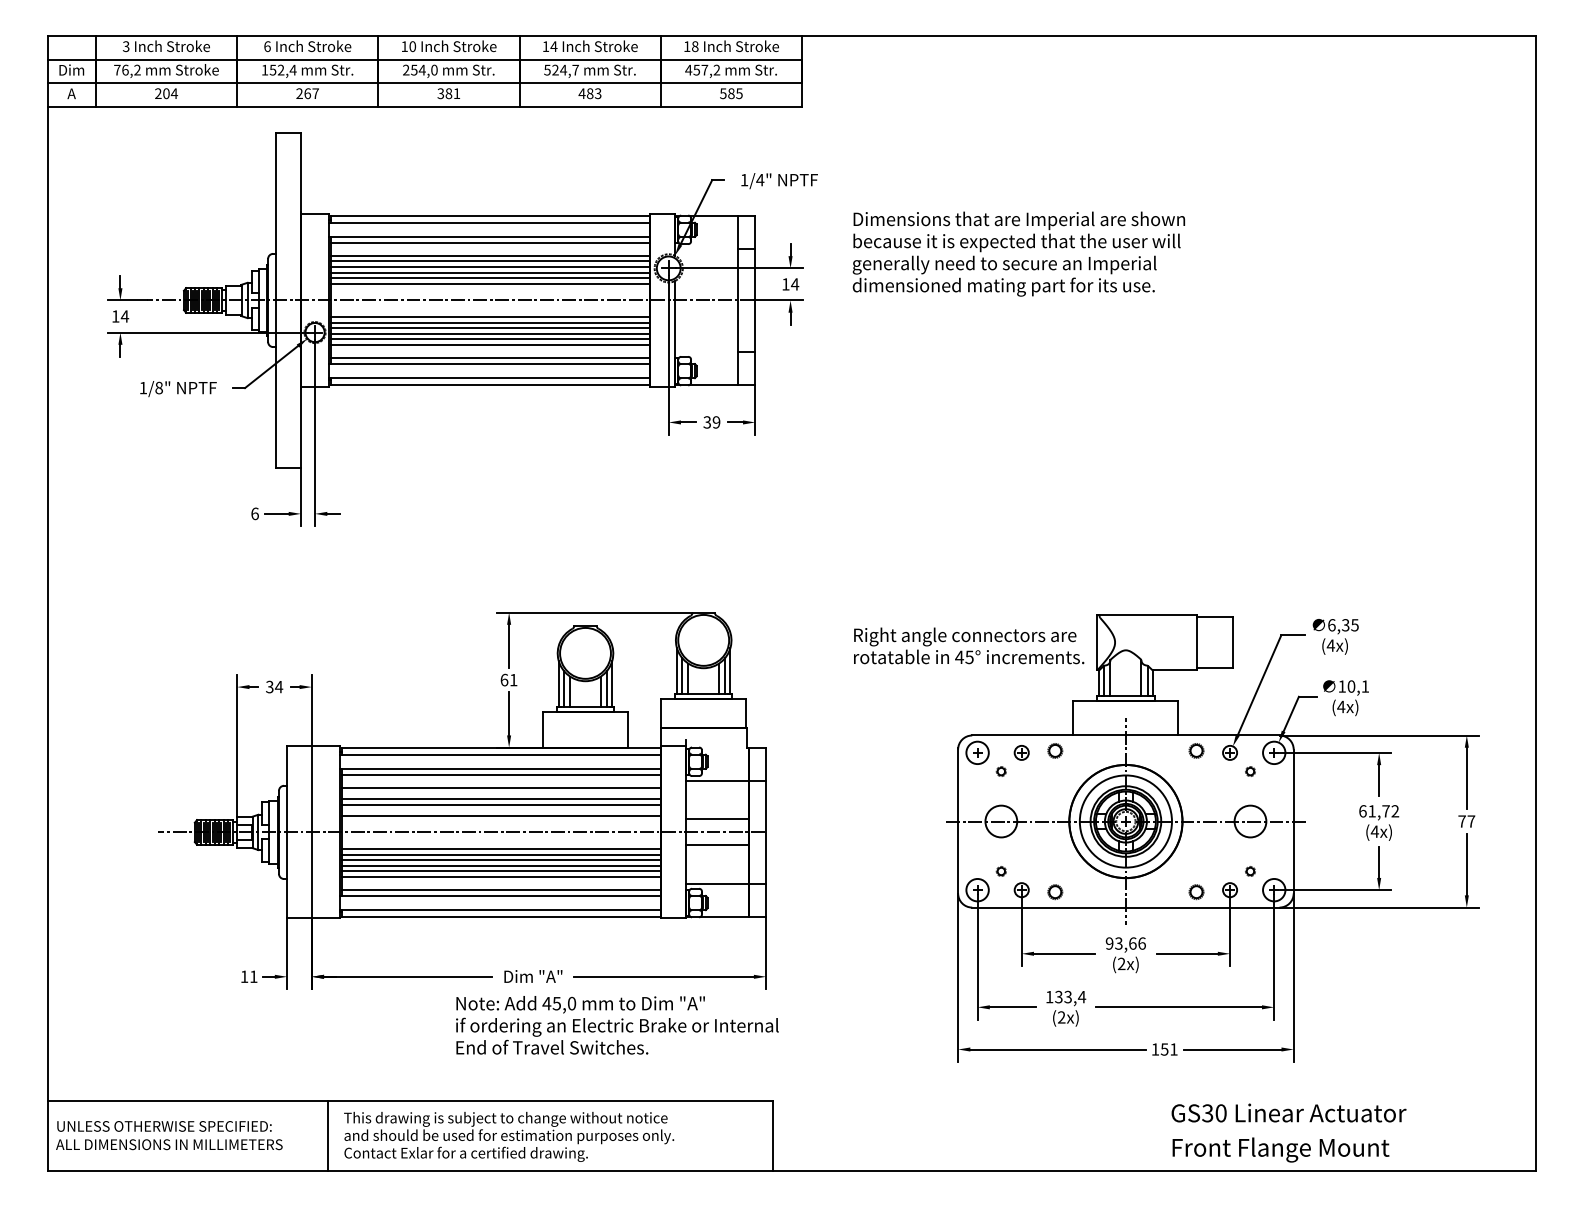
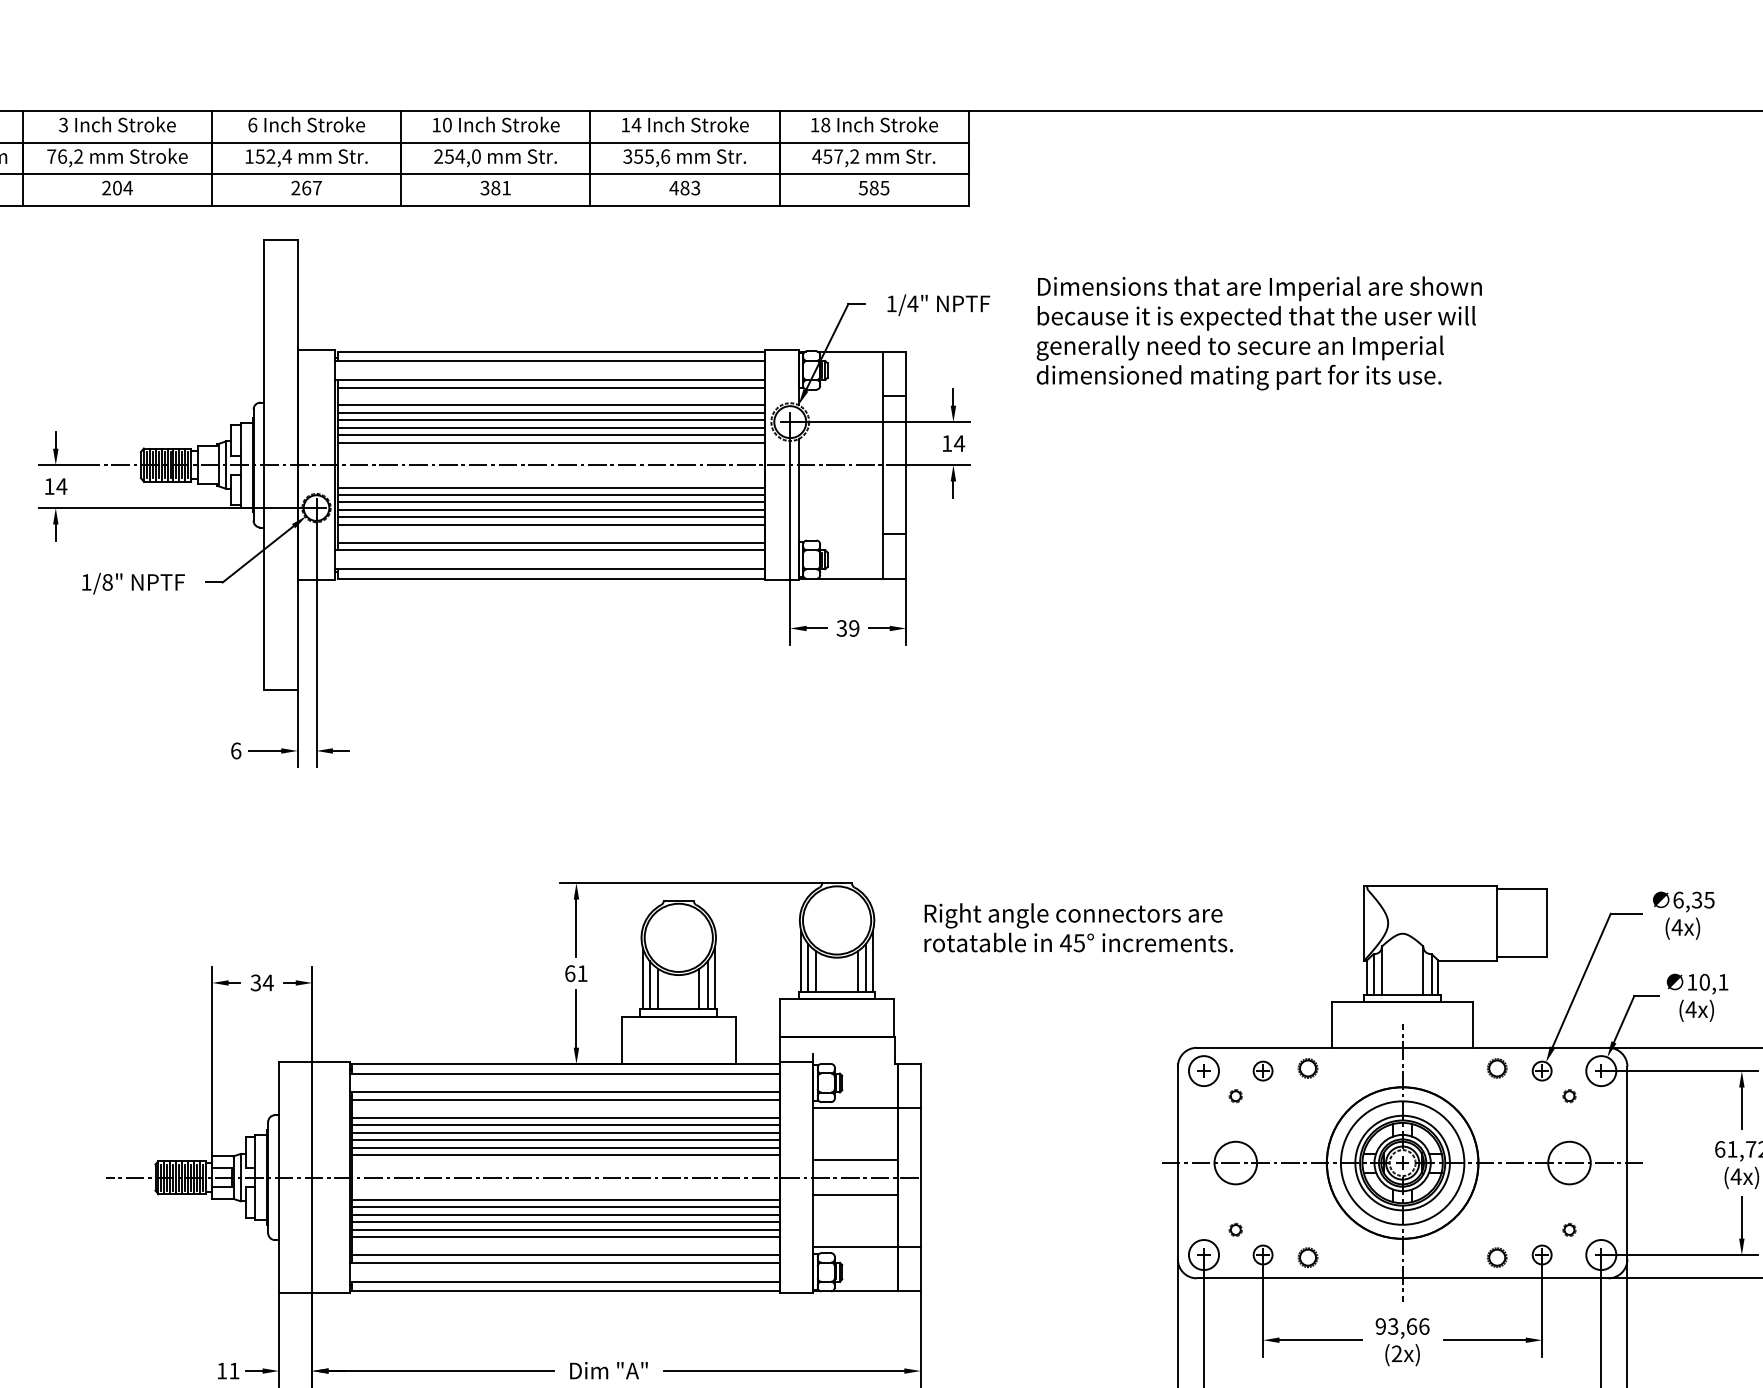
text: (561, 69) -> (646, 155), 524,7 -> 355,6
text: (1018, 253) -> (1258, 332), moved
text: (969, 645) -> (1079, 927), moved
line: (500, 793) -> (564, 1125), added
line: (500, 810) -> (564, 1148), added

